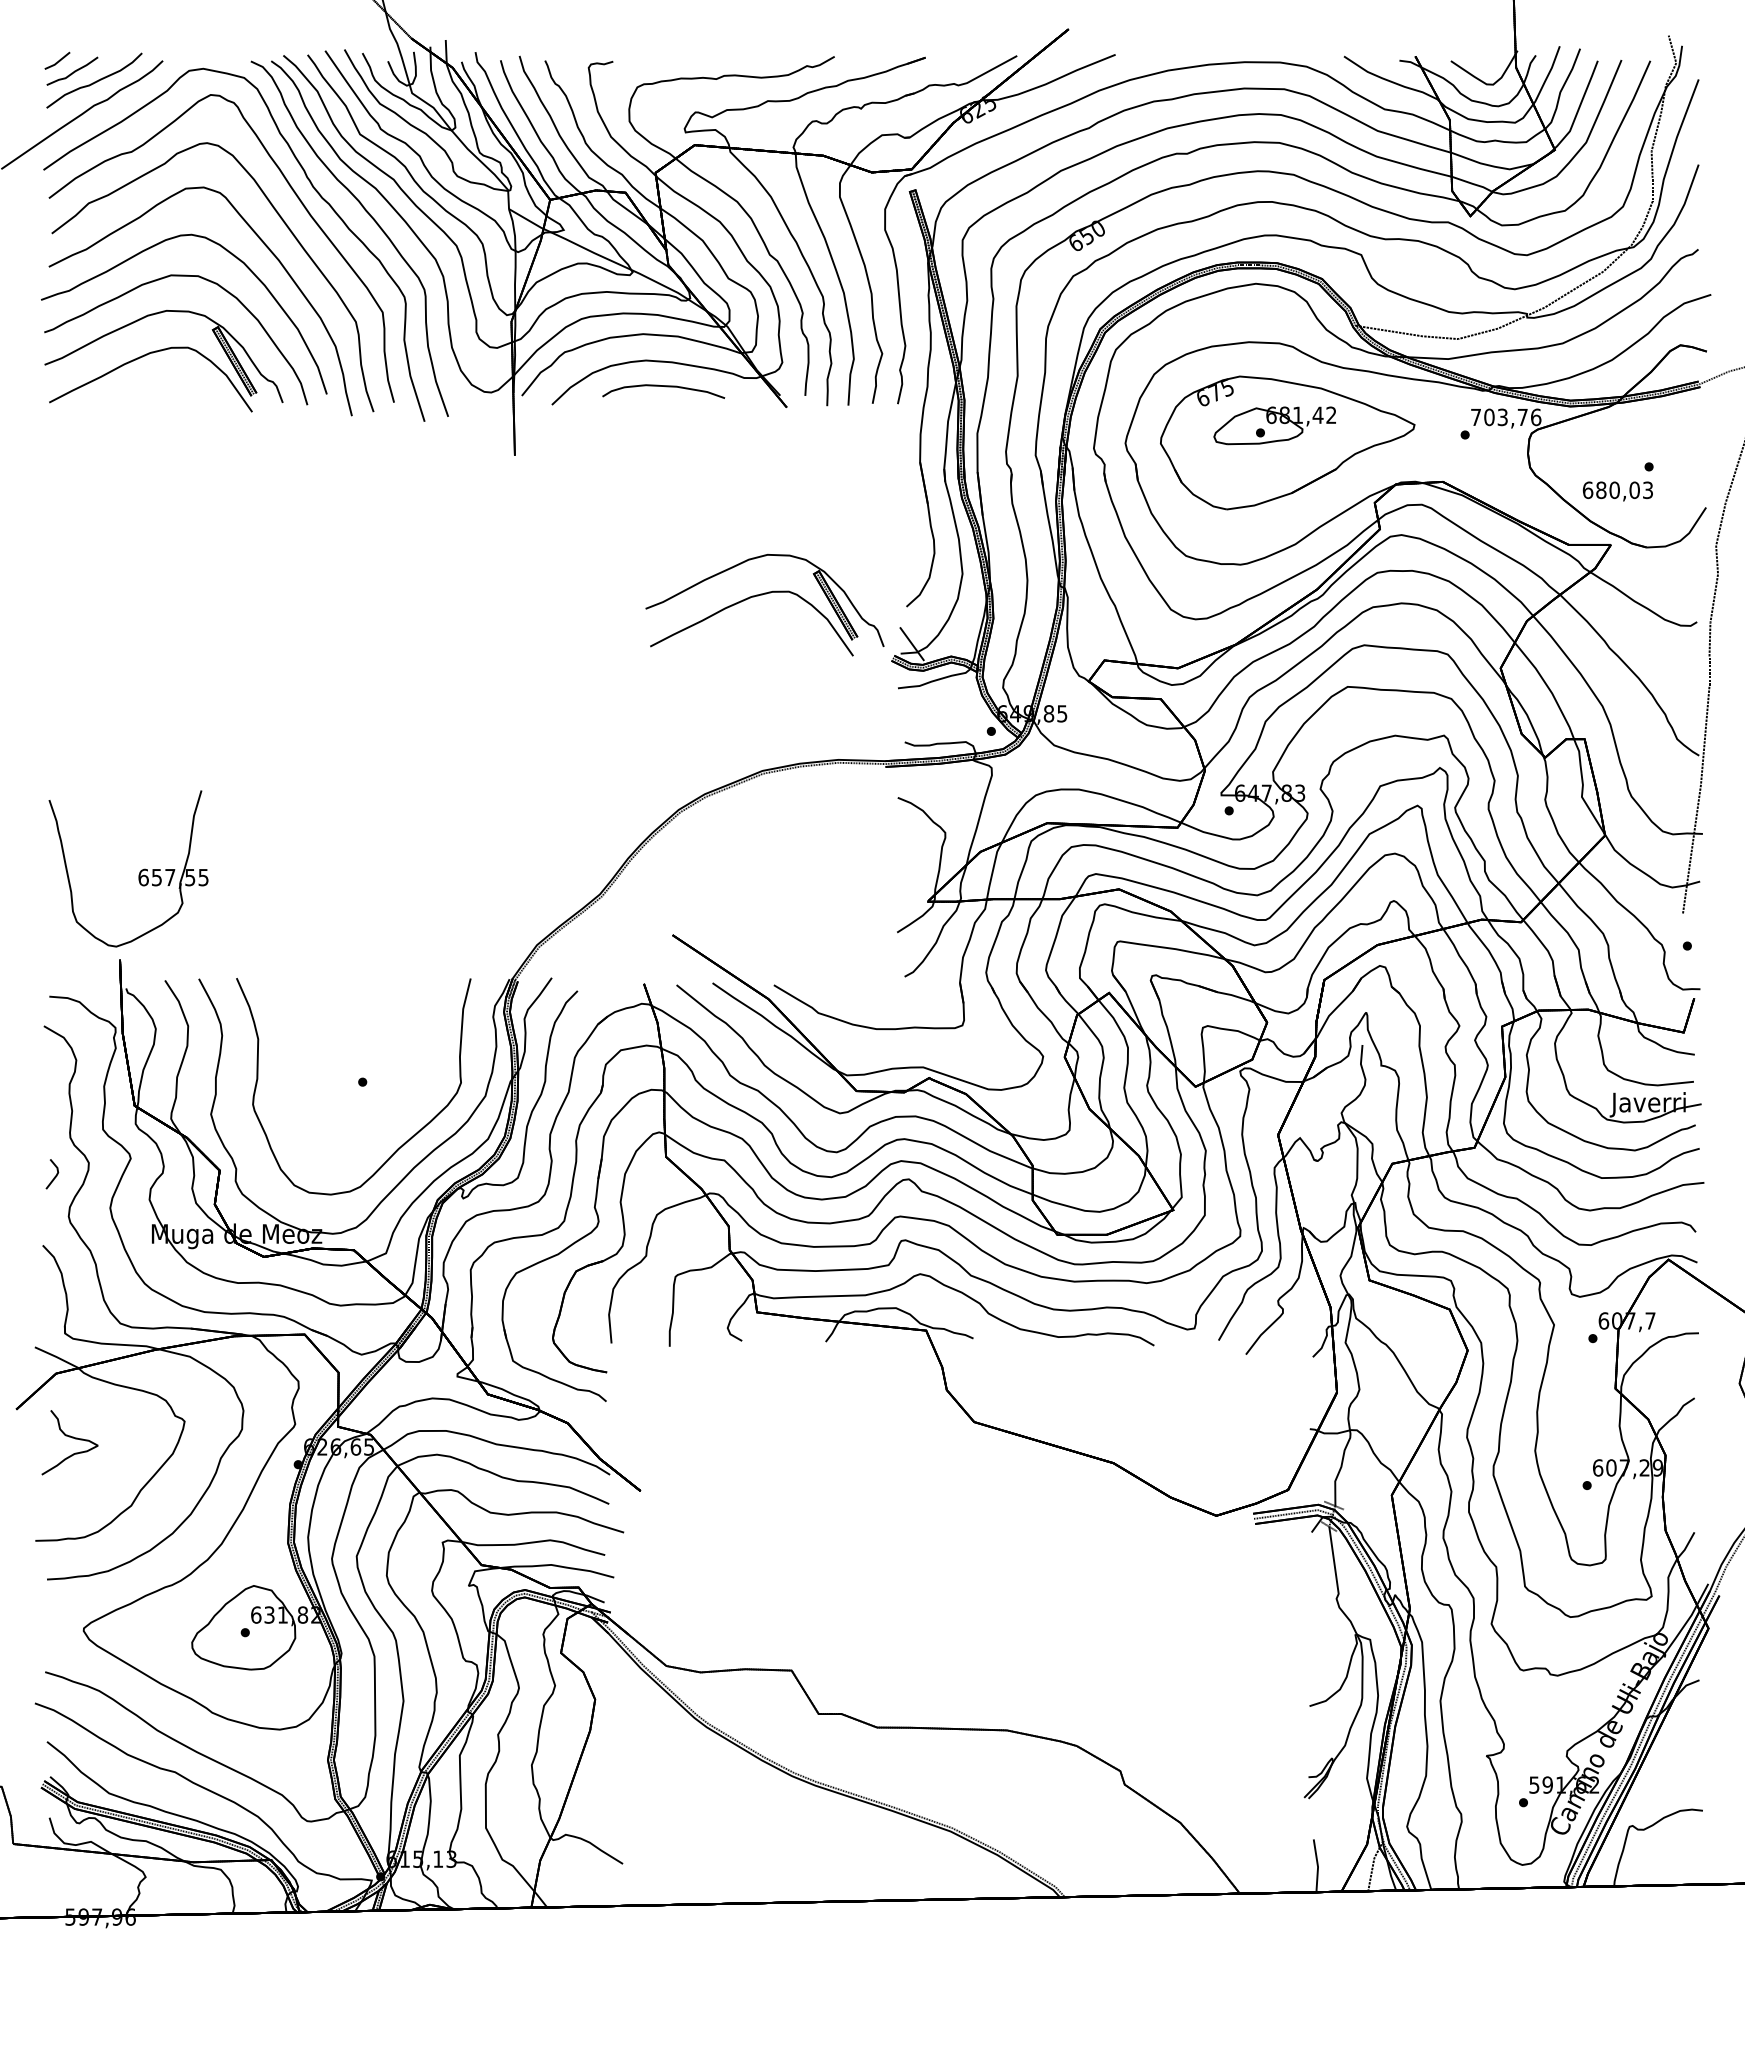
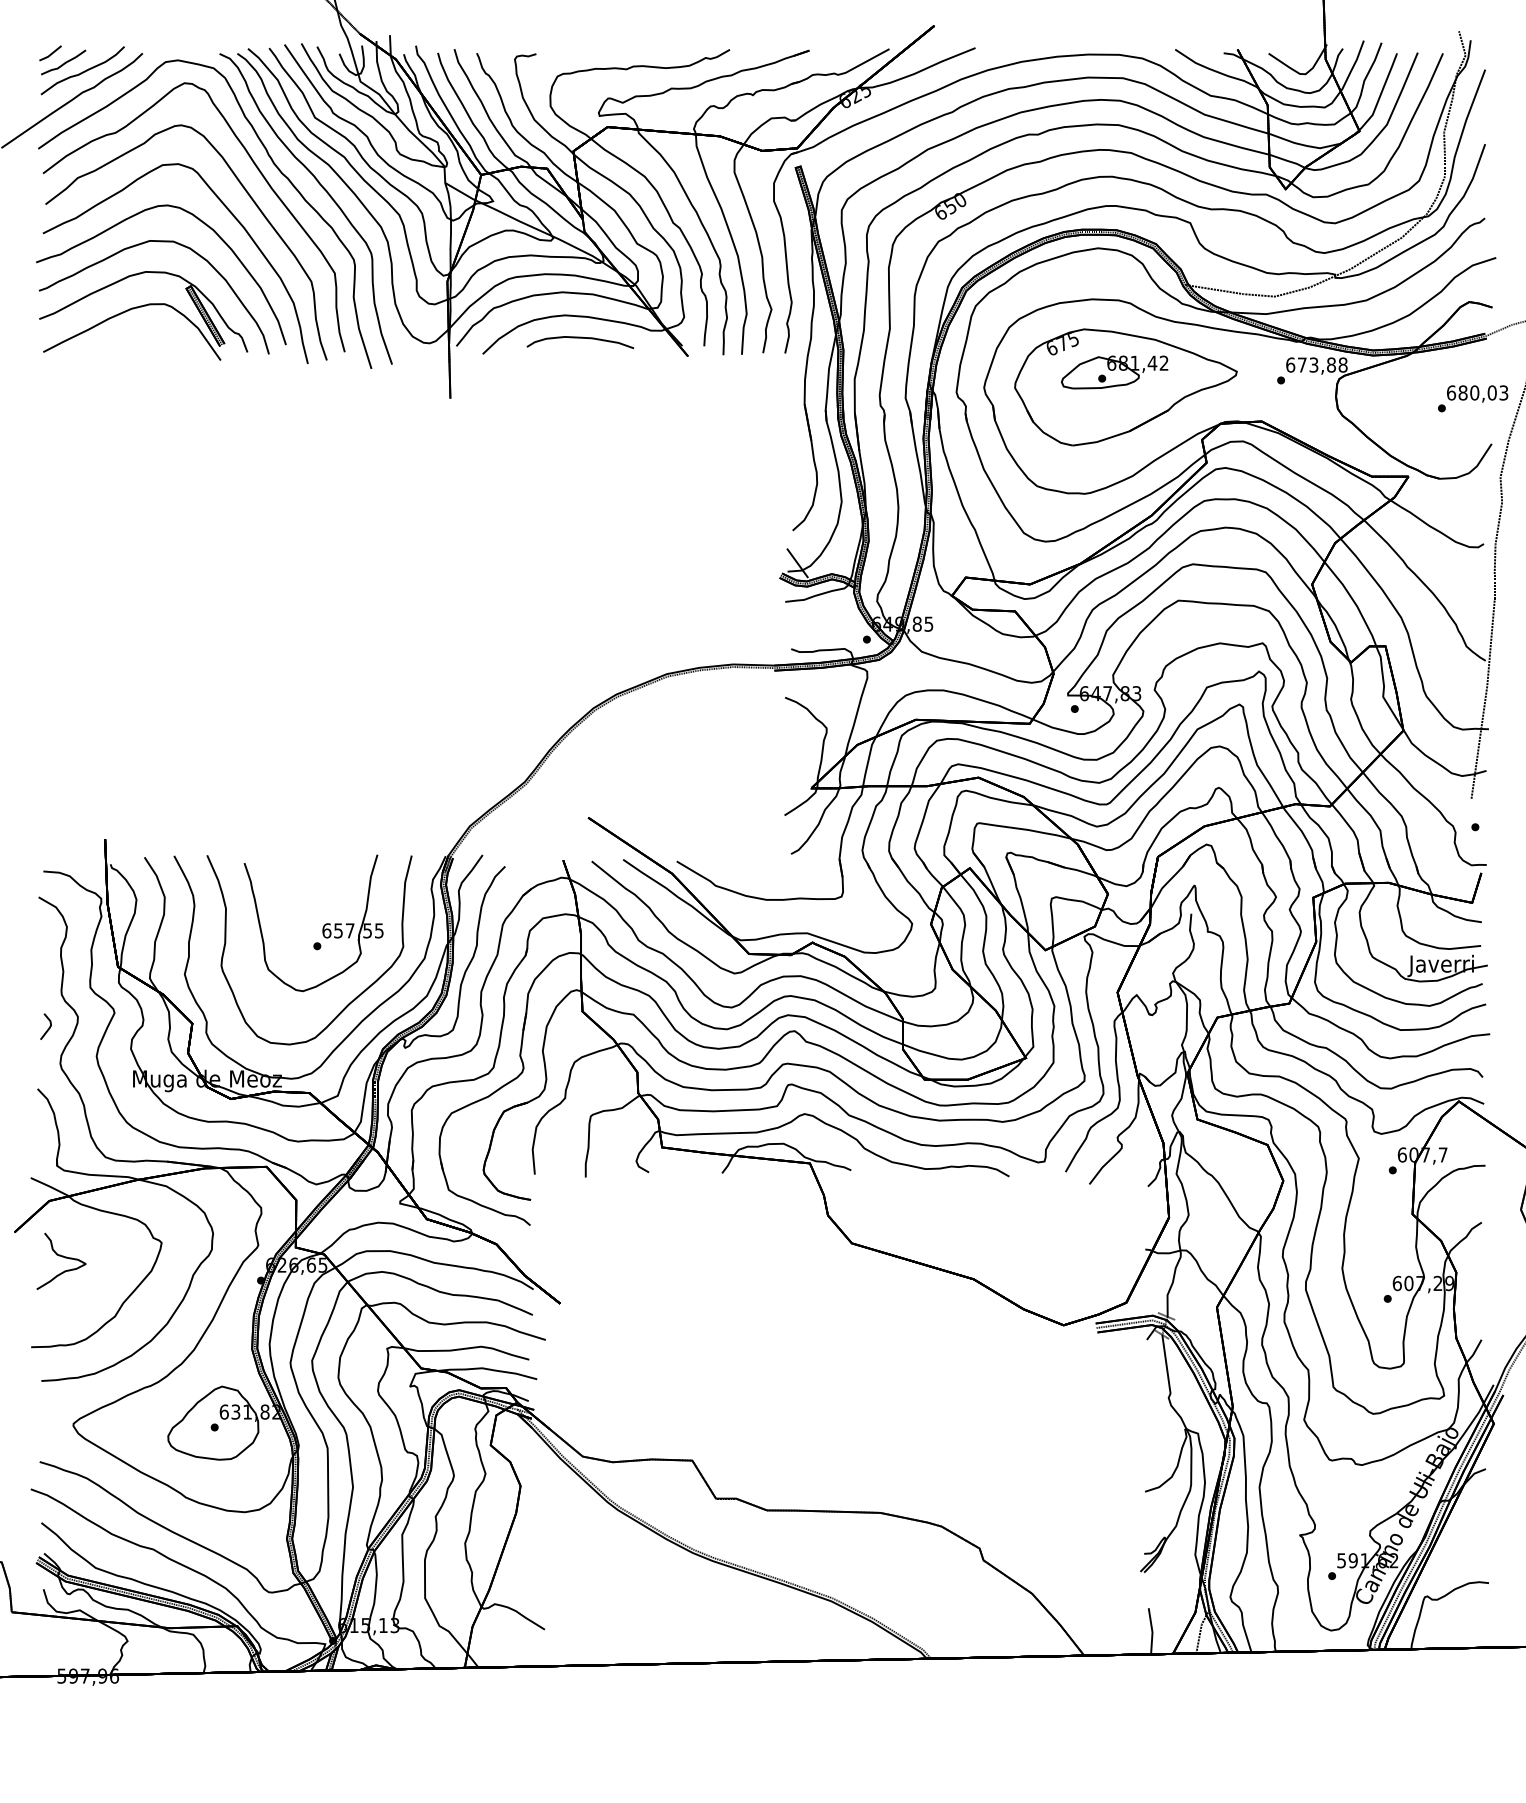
text: (1506, 417) -> (1317, 365), 703,76 -> 673,88
text: (1617, 491) -> (1477, 394), moved
part: (762, 595) -> (666, 520), removed
part: (138, 874) -> (322, 928), moved

